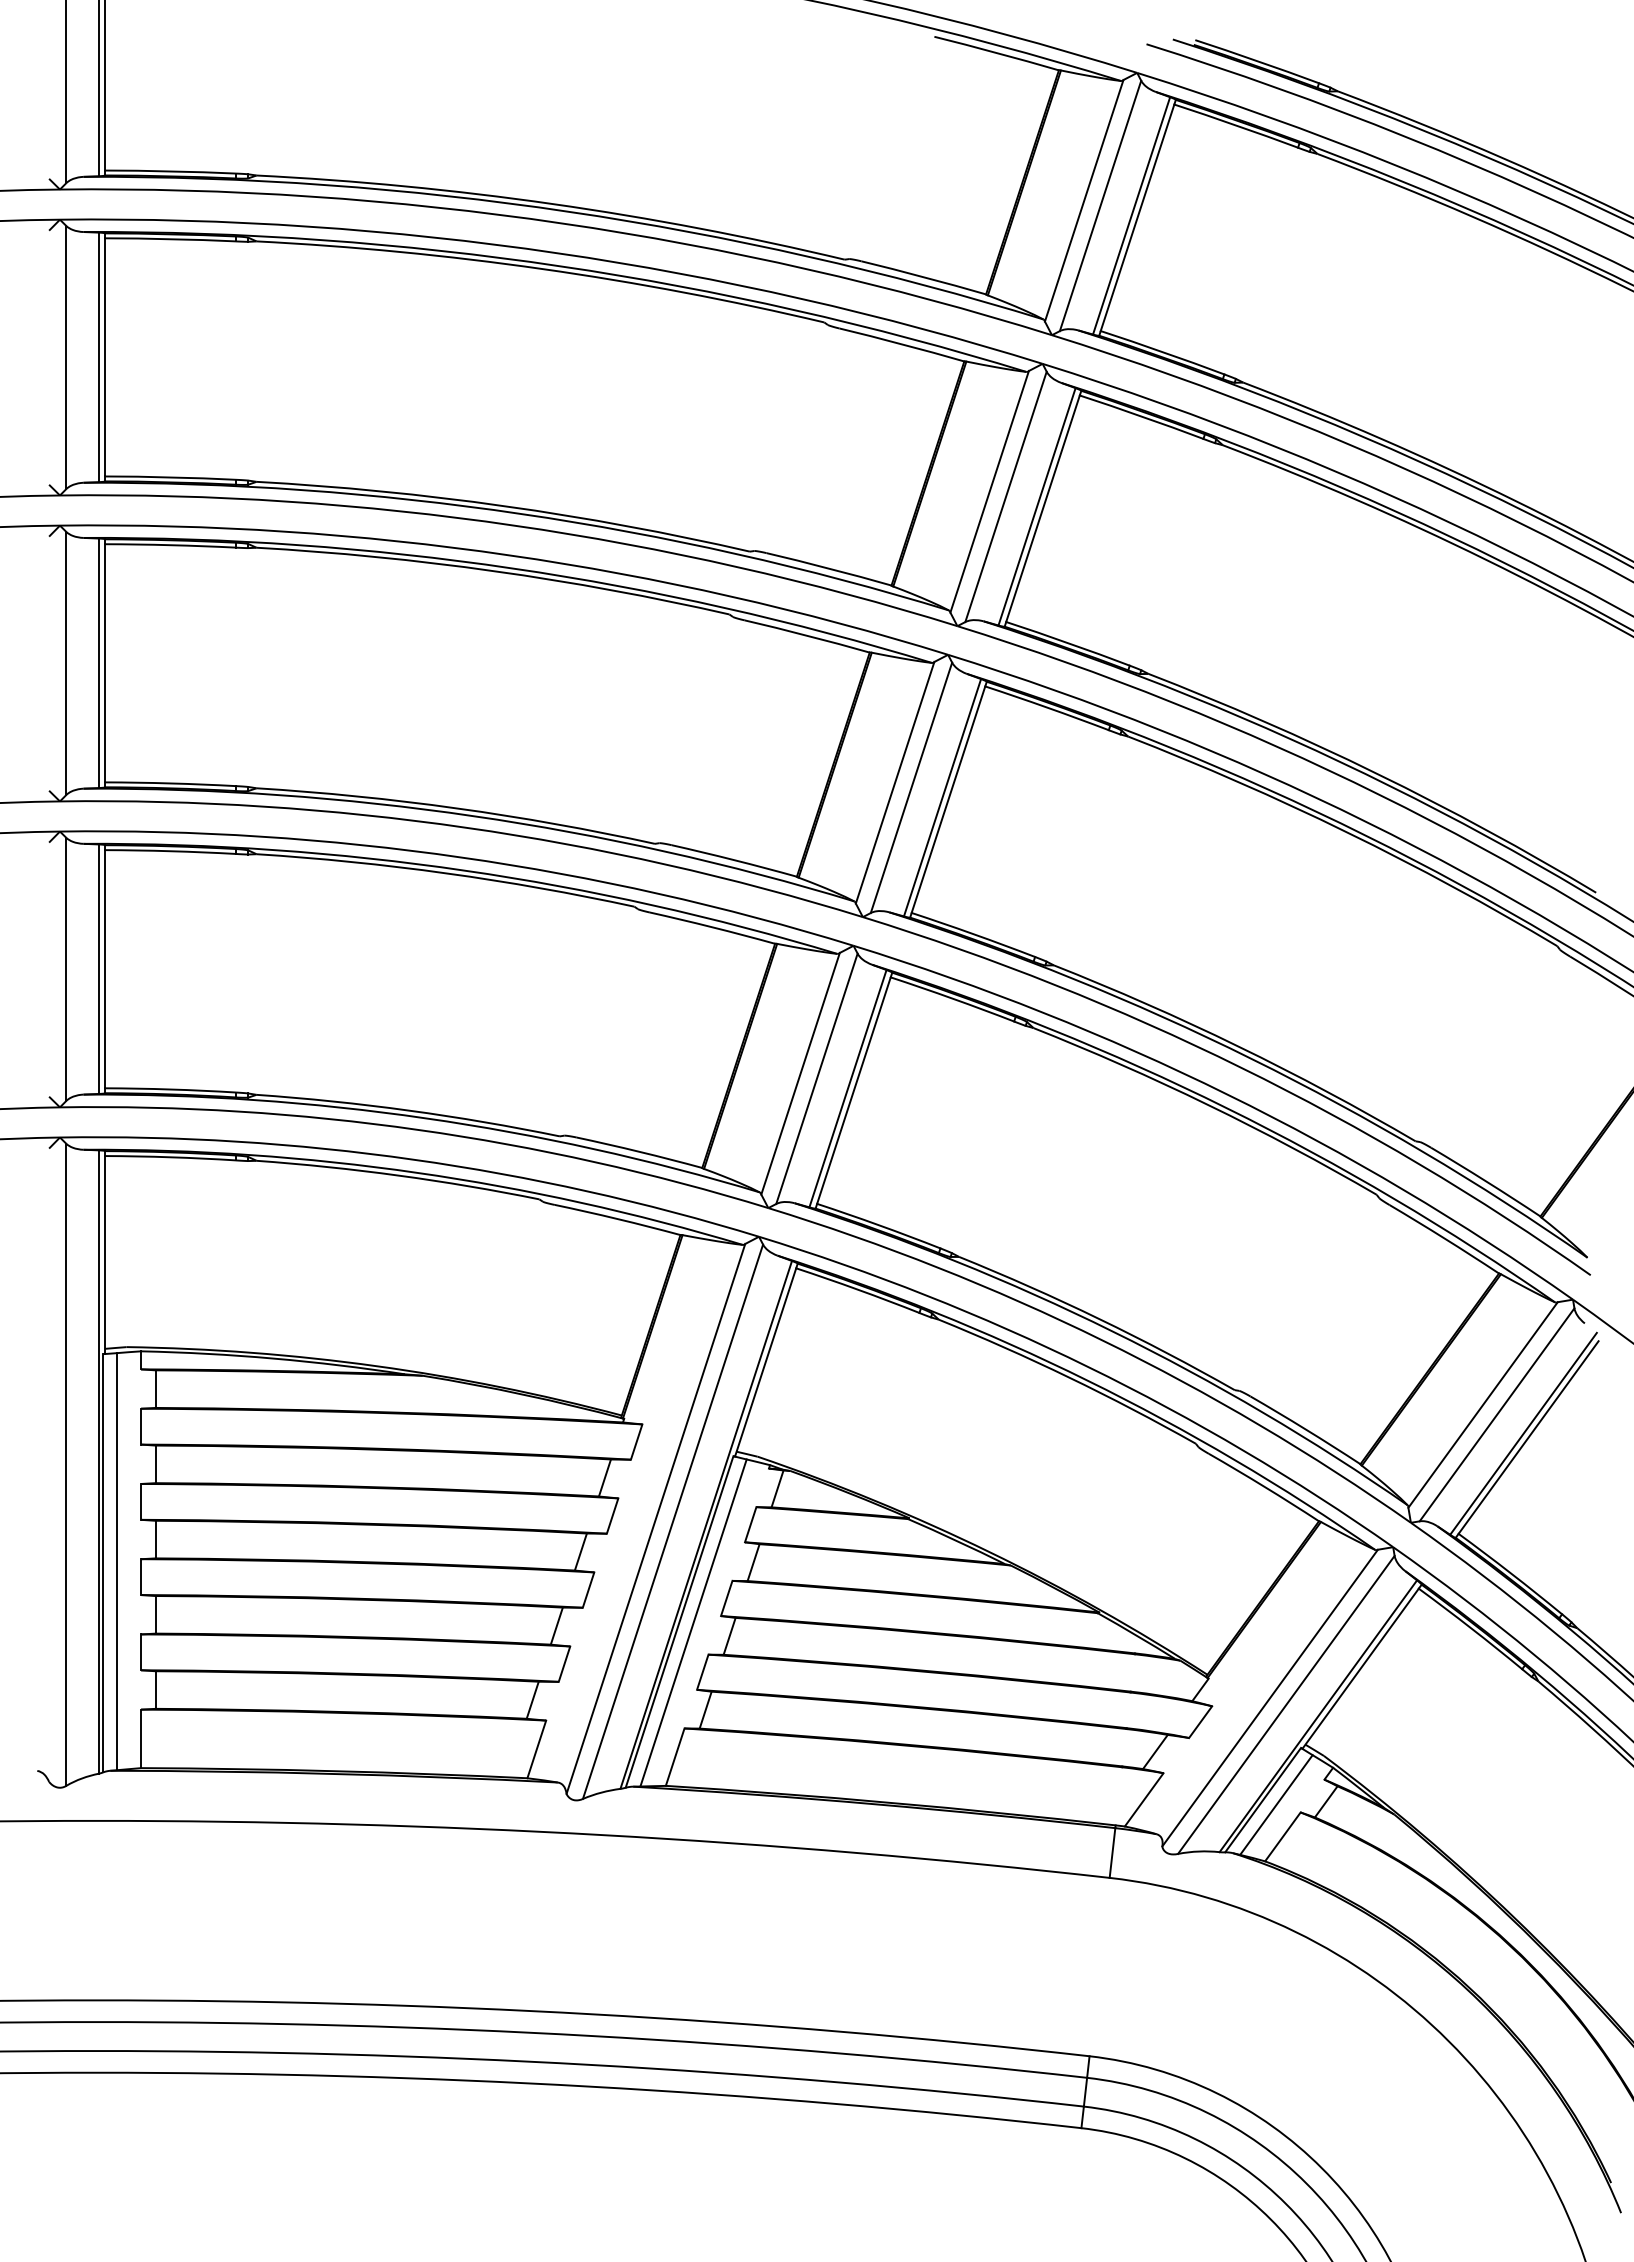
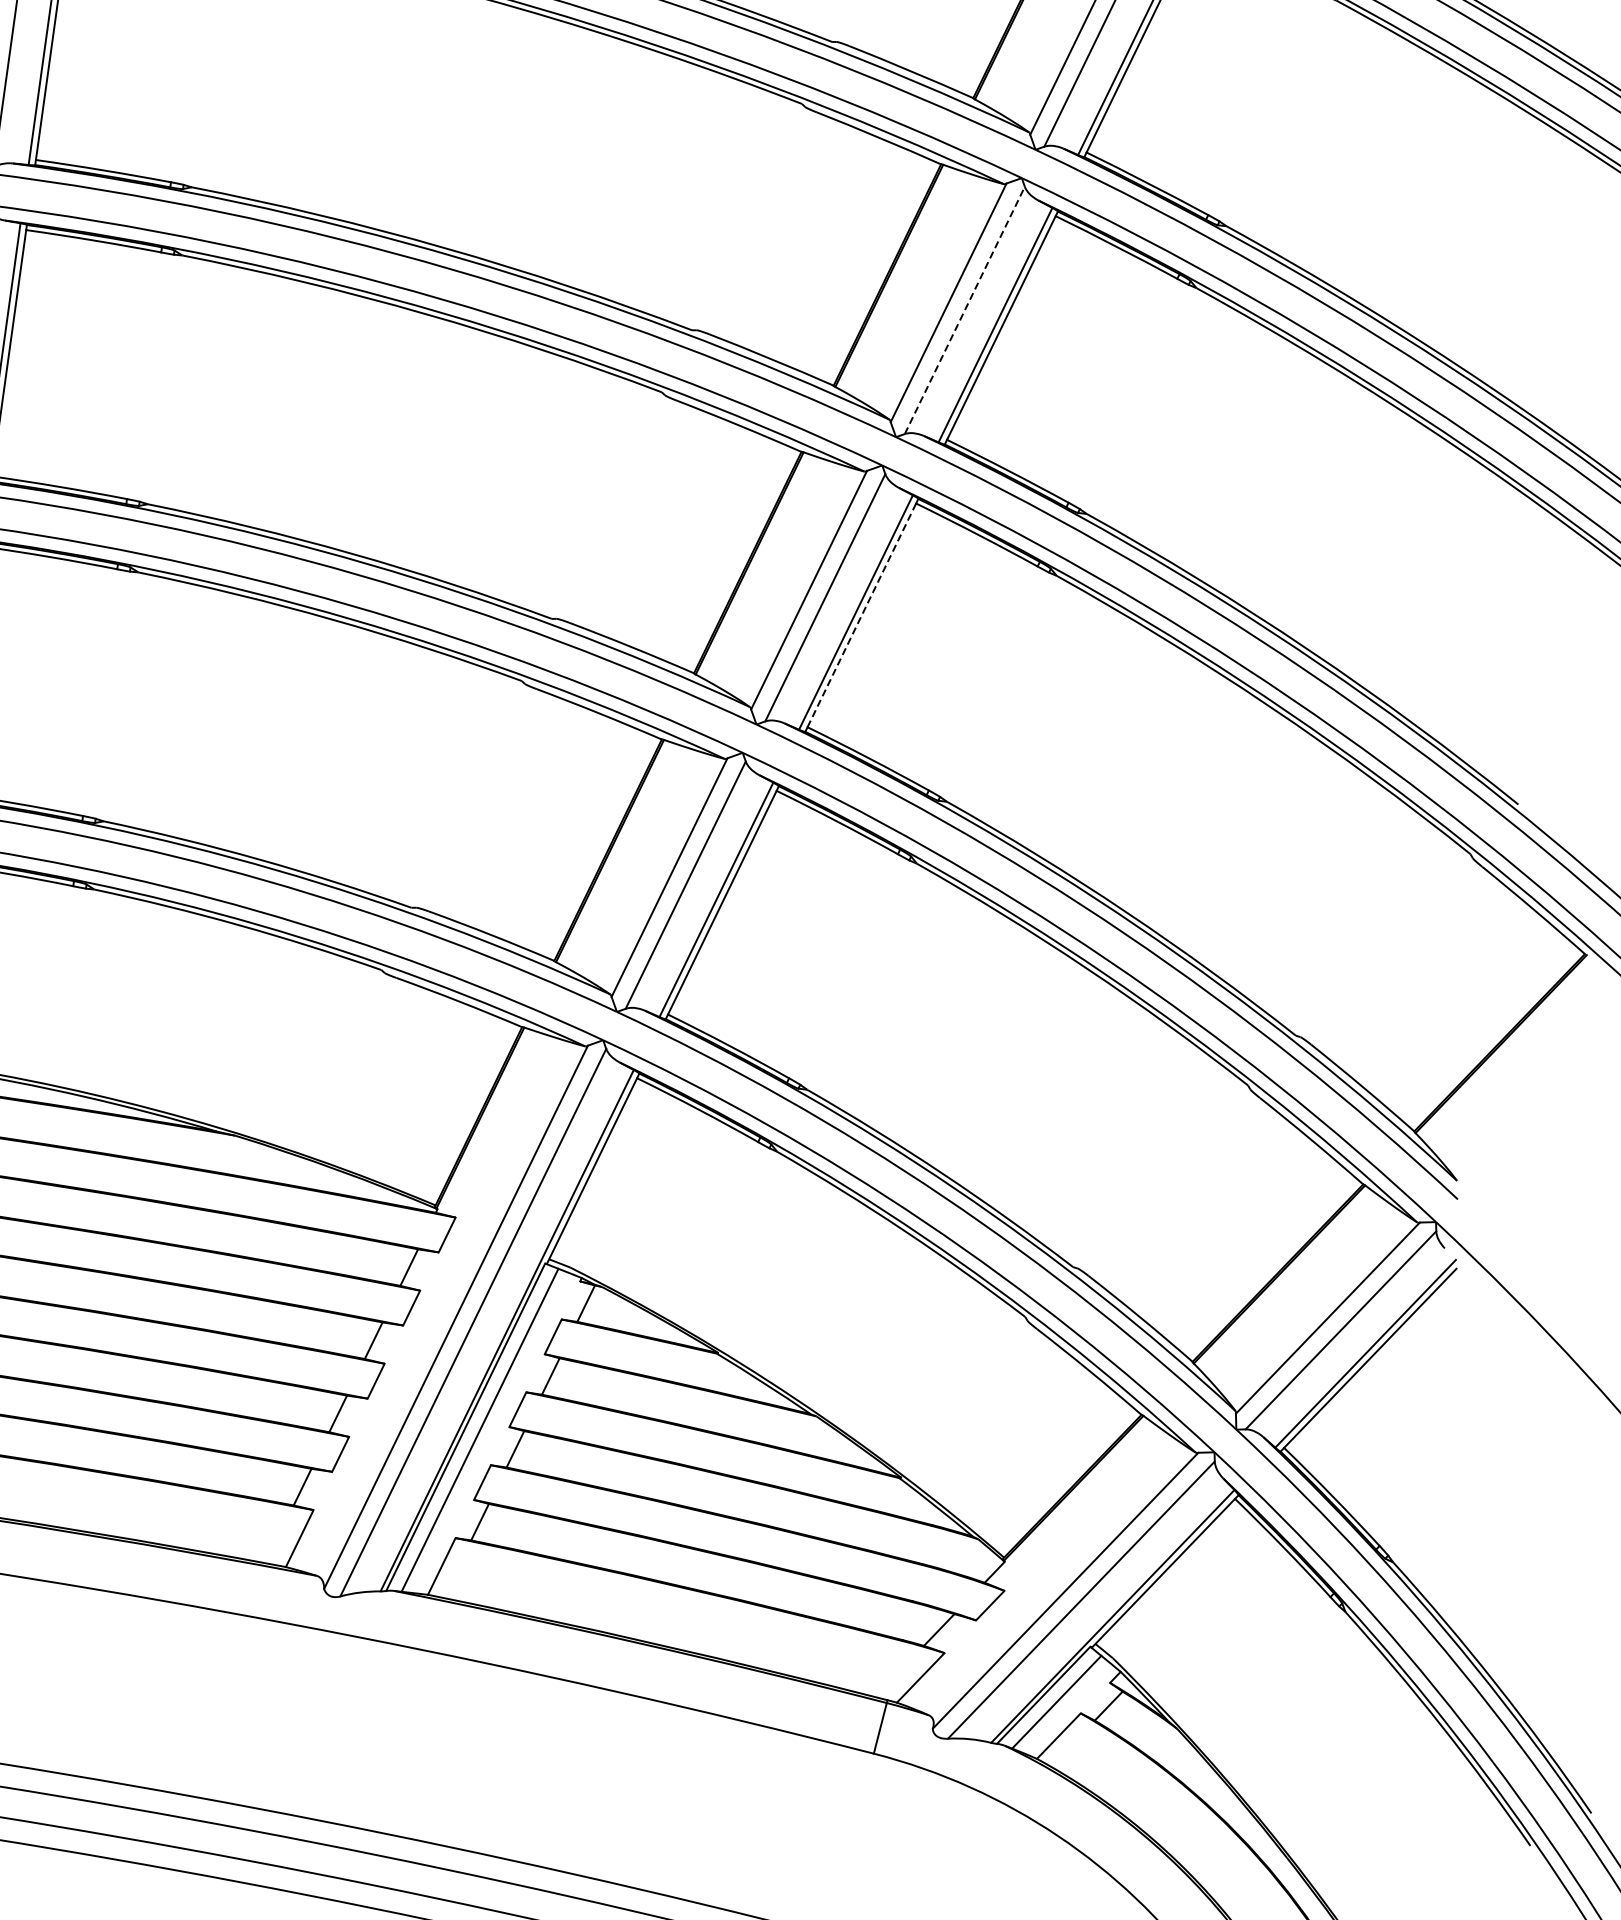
line: (1006, 496) -> (965, 310), solid -> dashed
line: (948, 799) -> (861, 615), solid -> dashed

